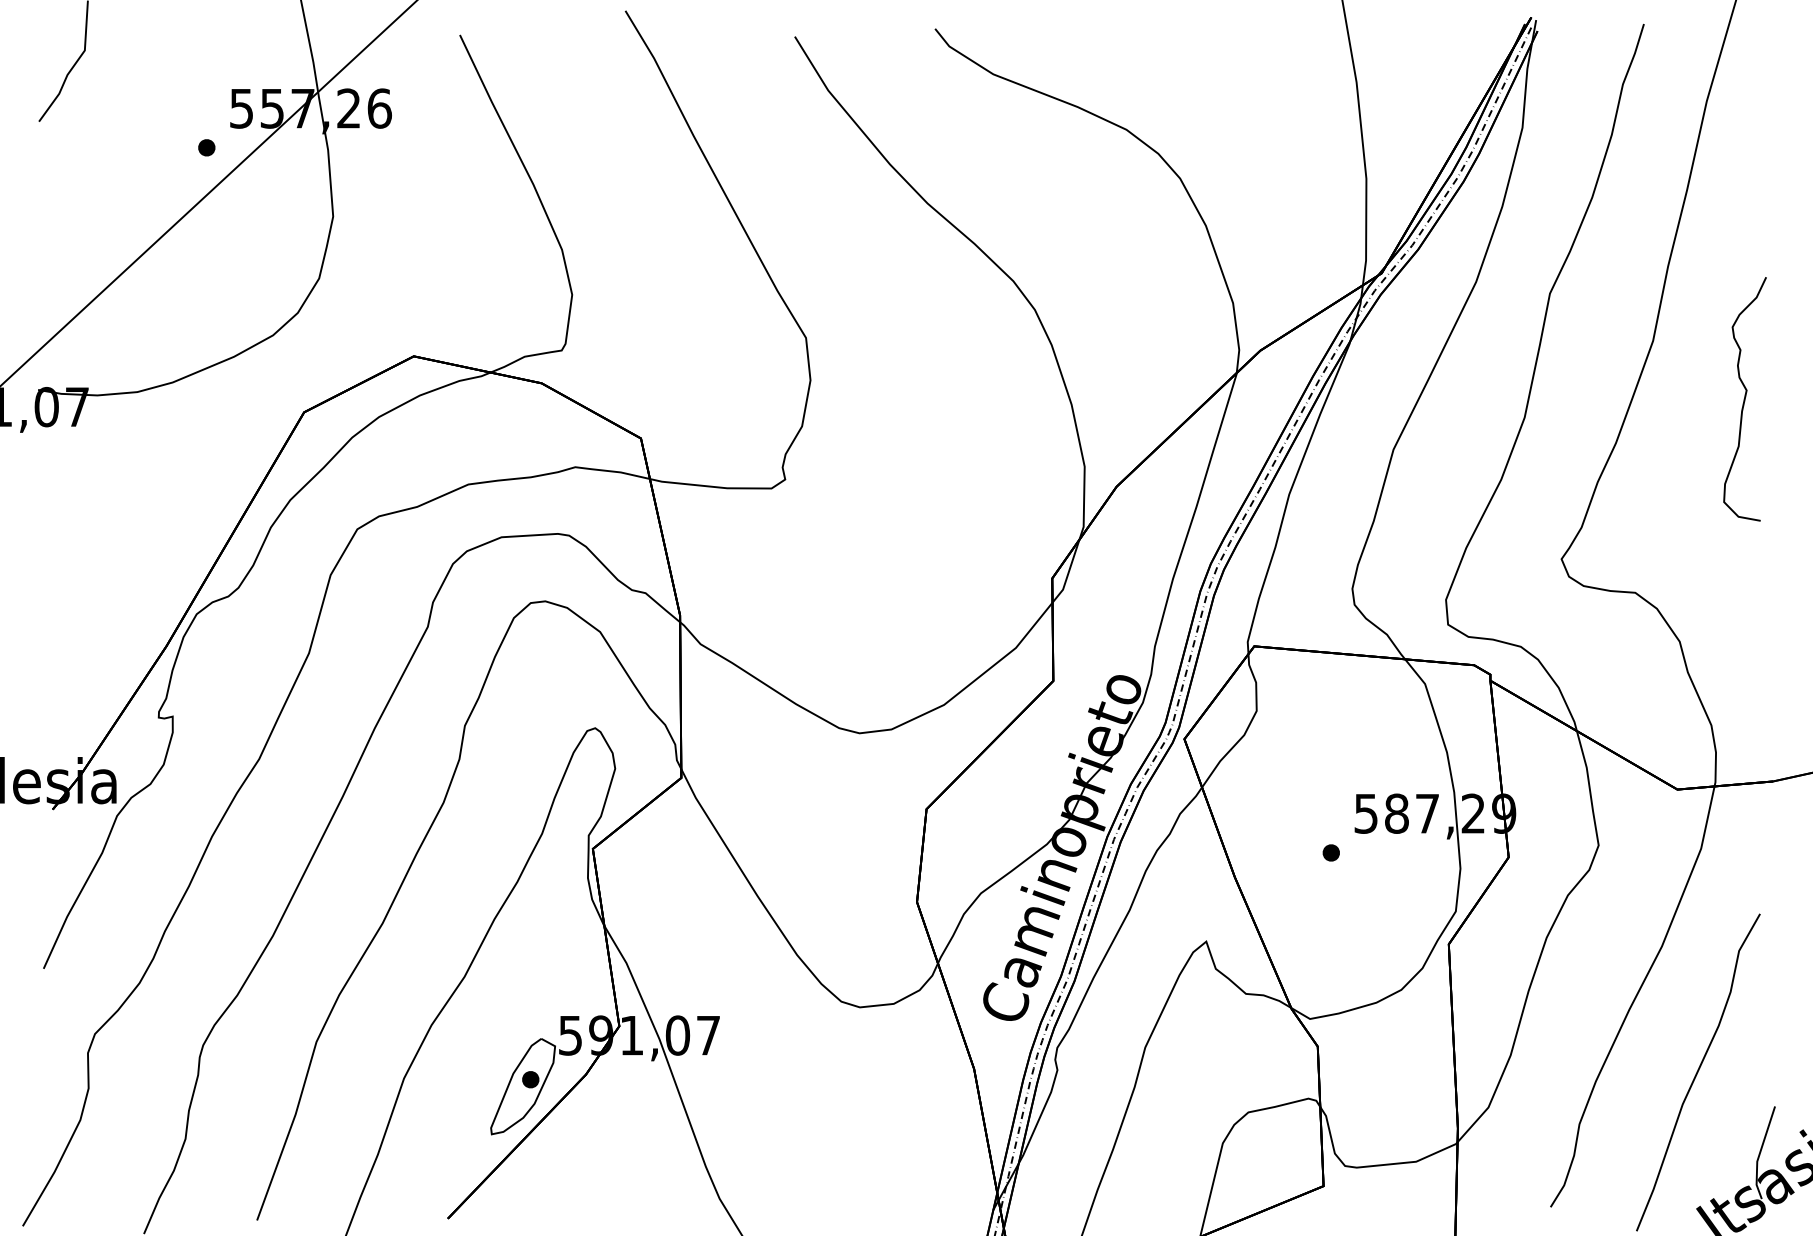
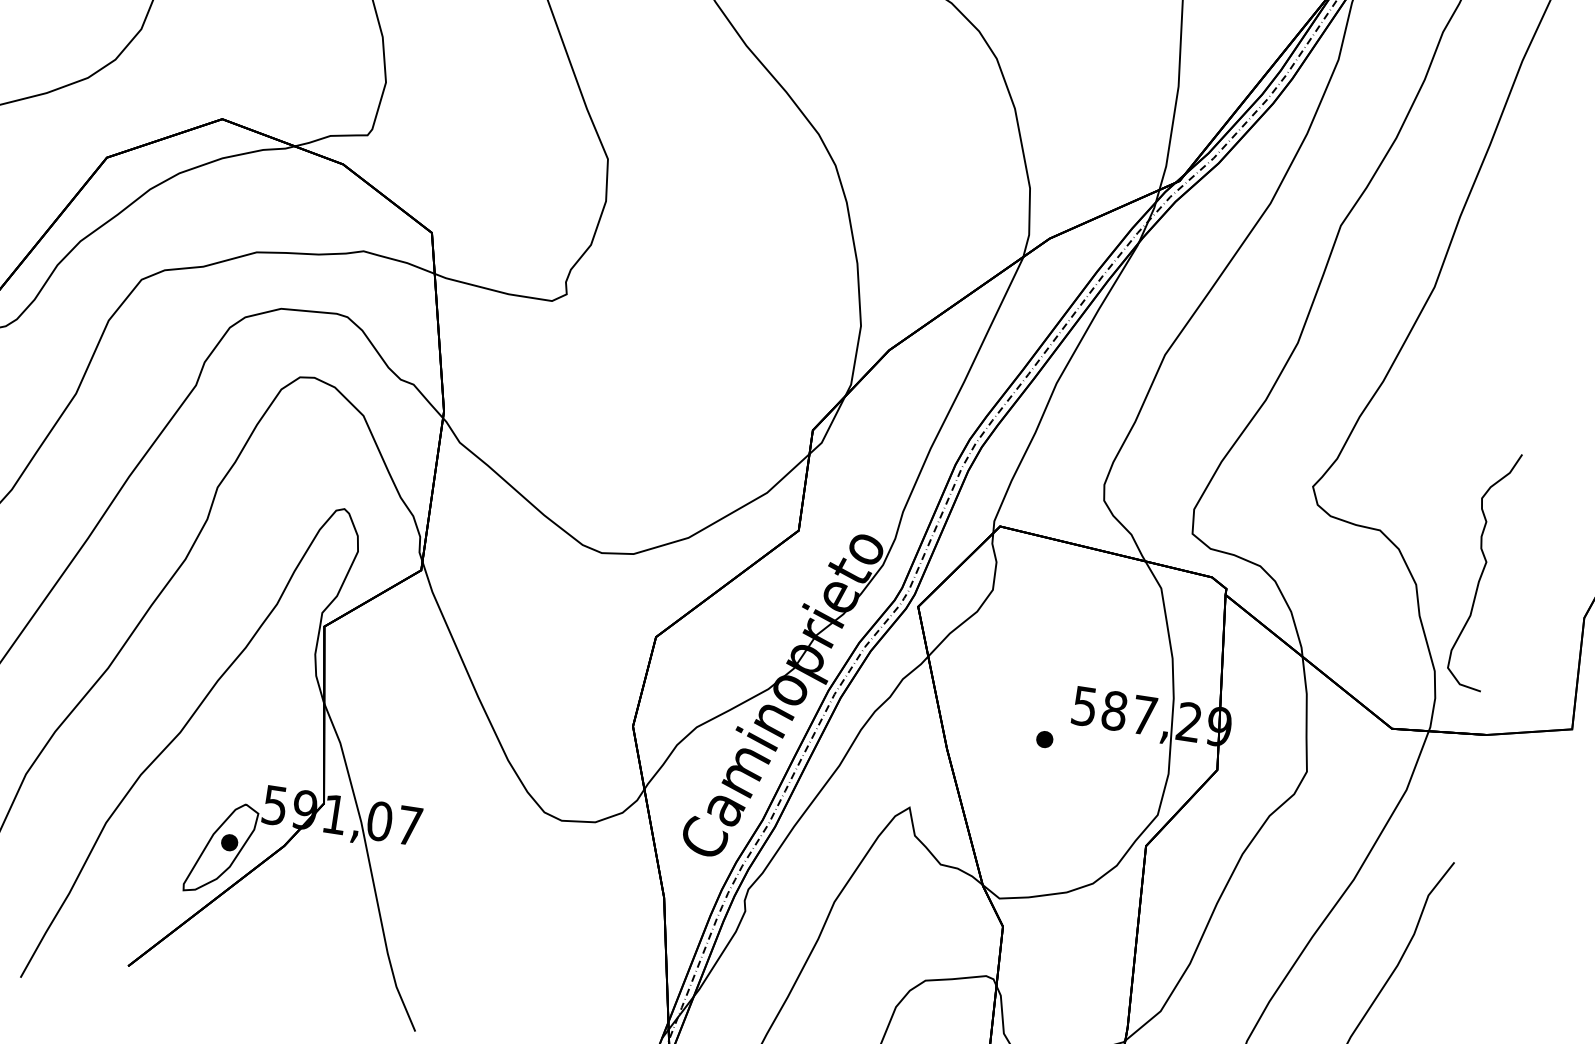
curve: (1744, 399) -> (1482, 570), moved

